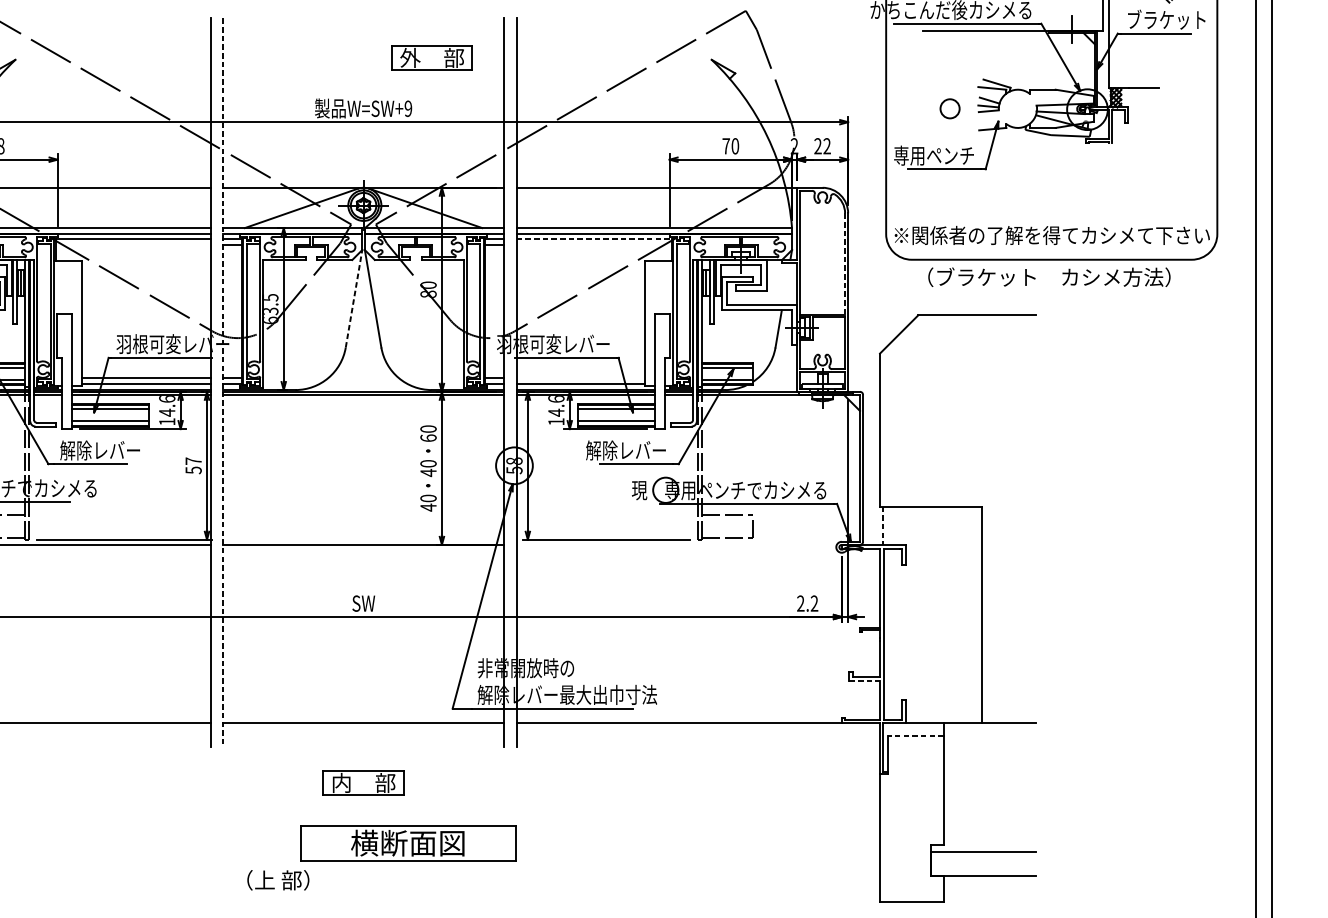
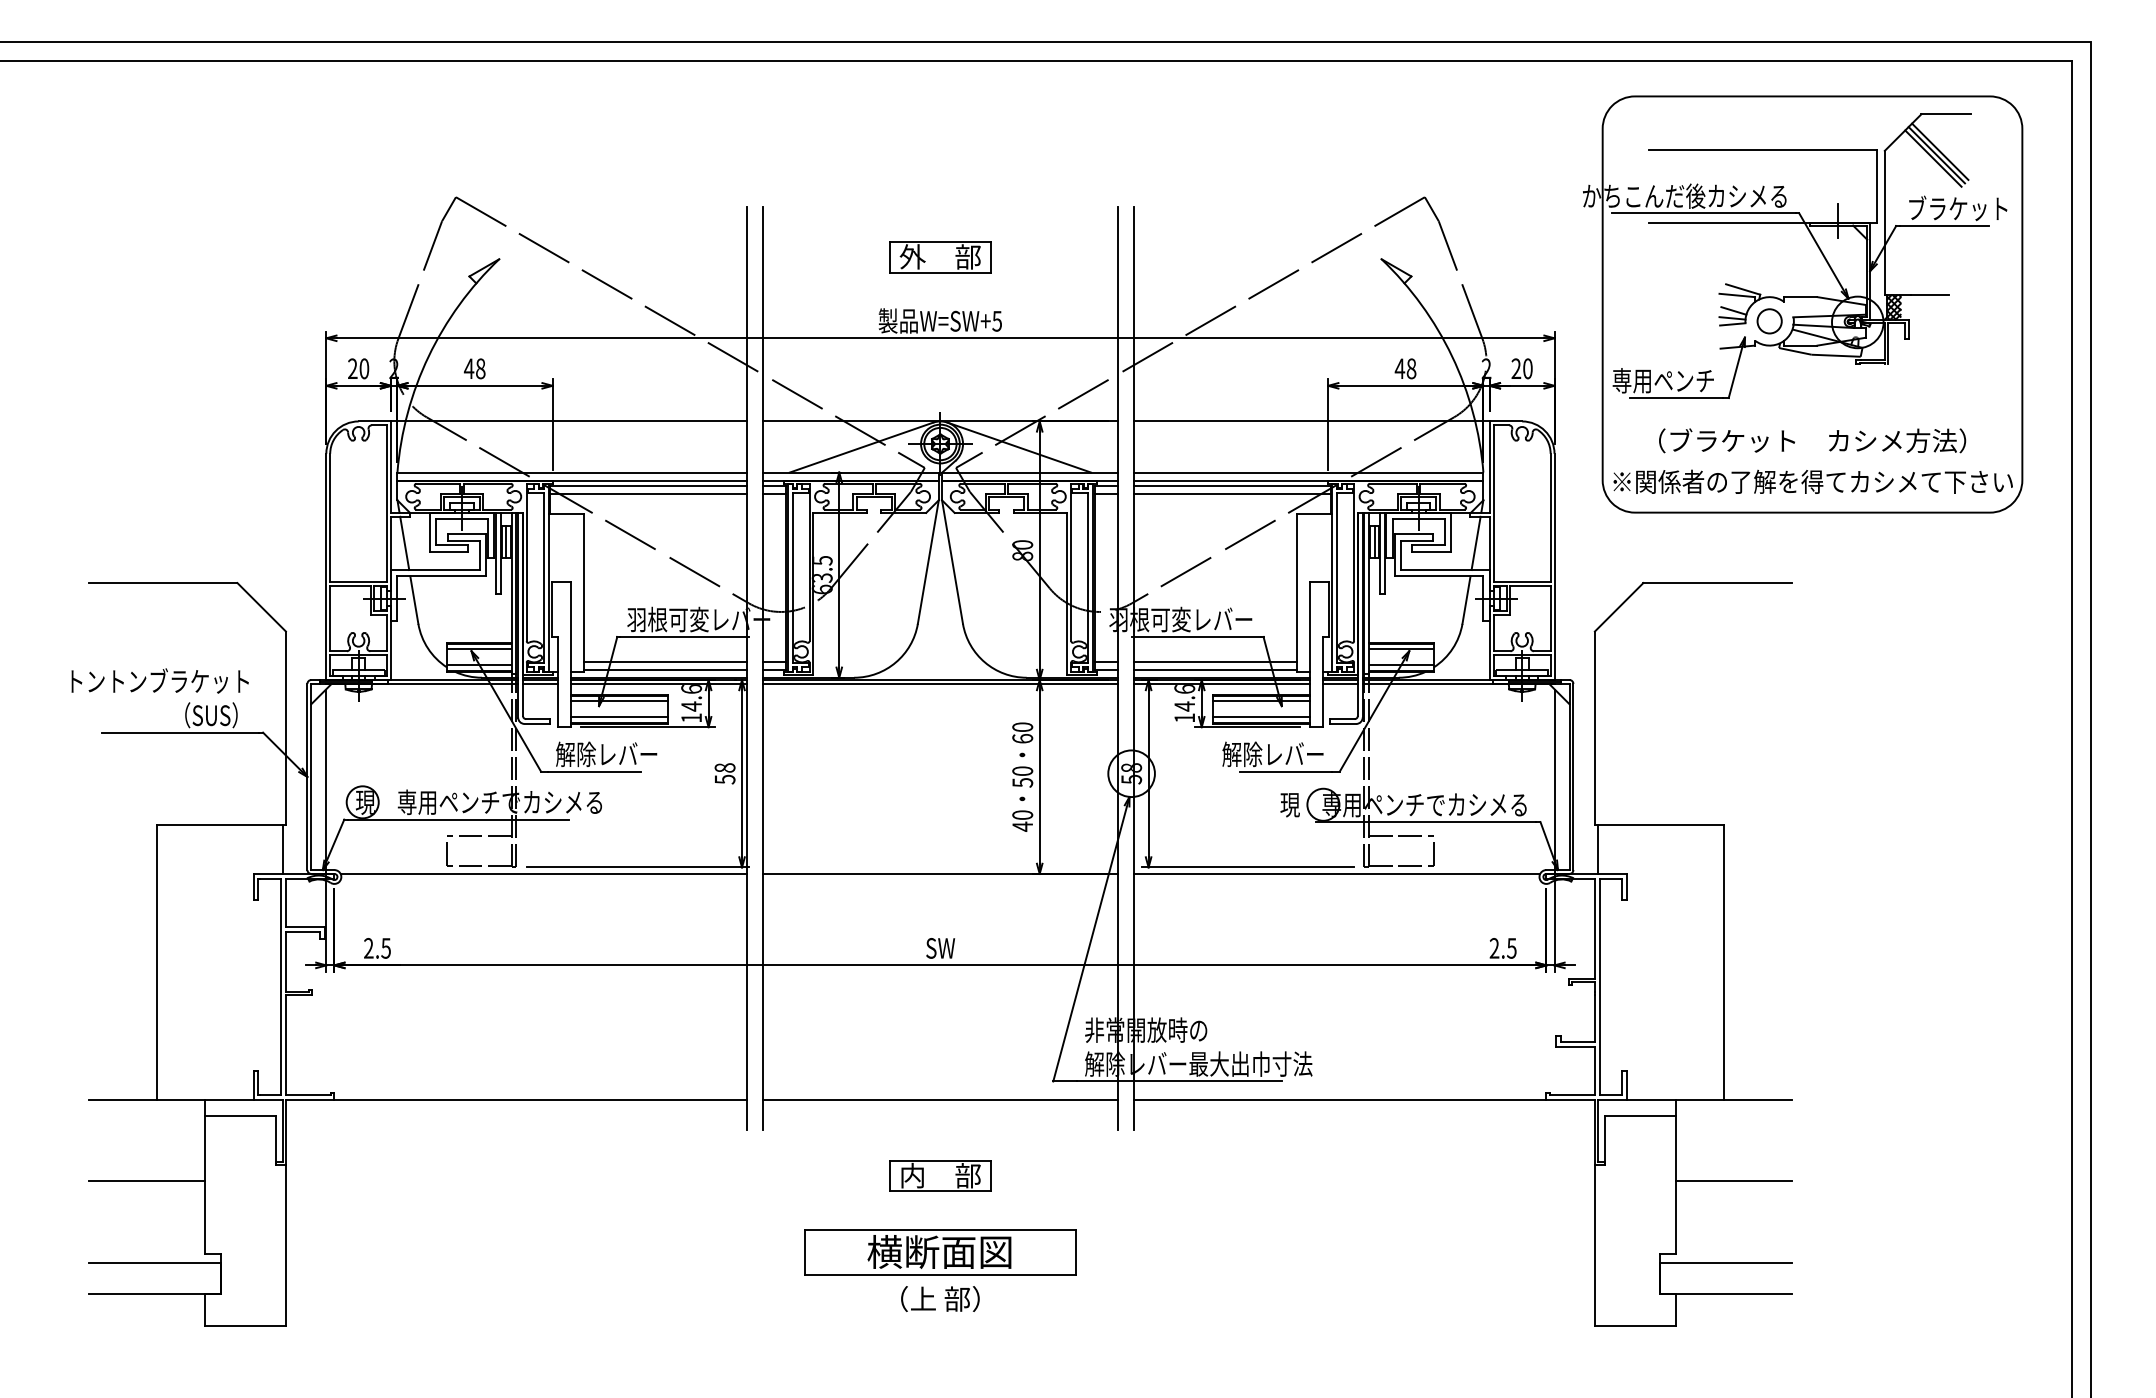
part: (432, 58) -> (940, 257), moved
text: (407, 108) -> (996, 320), W=SW+9 -> W=SW+5
circle: (949, 108) -> (1769, 321), moved
text: (730, 146) -> (1405, 368), 70 -> 48
text: (826, 146) -> (1527, 368), 22 -> 20
line: (594, 238) -> (1233, 485), dashed -> solid
line: (133, 245) -> (648, 494), added
line: (594, 245) -> (1232, 494), added
line: (844, 264) -> (1550, 518), dashed -> solid
text: (1049, 277) -> (1812, 440), moved
line: (785, 284) -> (1475, 543), added
line: (354, 299) -> (928, 562), dashed -> solid
line: (580, 378) -> (1215, 662), added
line: (223, 382) -> (762, 668), dashed -> solid
text: (193, 460) -> (724, 767), 57 -> 58
text: (428, 472) -> (1022, 782), 40 -> 50
line: (882, 526) -> (1598, 850), dashed -> solid
line: (676, 544) -> (1337, 873), added
text: (814, 602) -> (1511, 947), 2.2 -> 2.5
line: (865, 681) -> (1576, 1046), dashed -> solid
line: (916, 736) -> (1640, 1116), dashed -> solid
line: (989, 786) -> (1733, 1180), added
part: (408, 843) -> (940, 1252), moved
text: (278, 879) -> (940, 1298), moved

